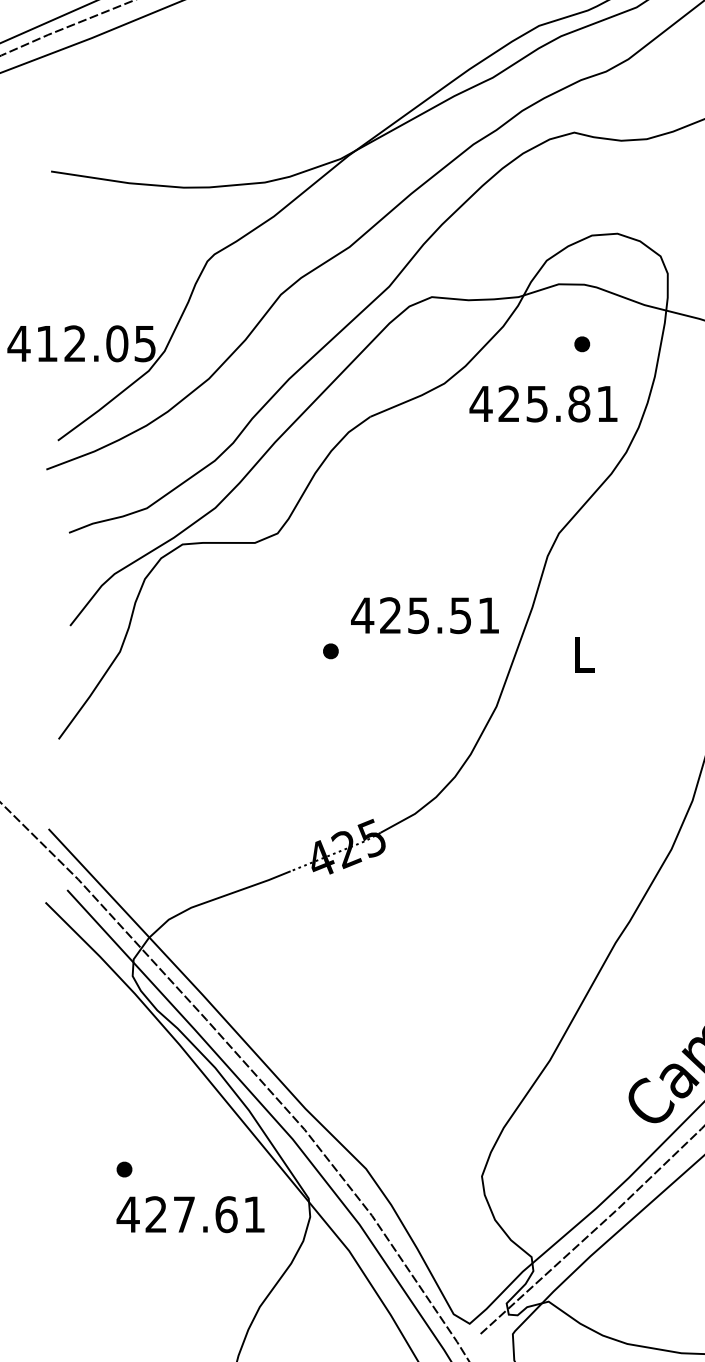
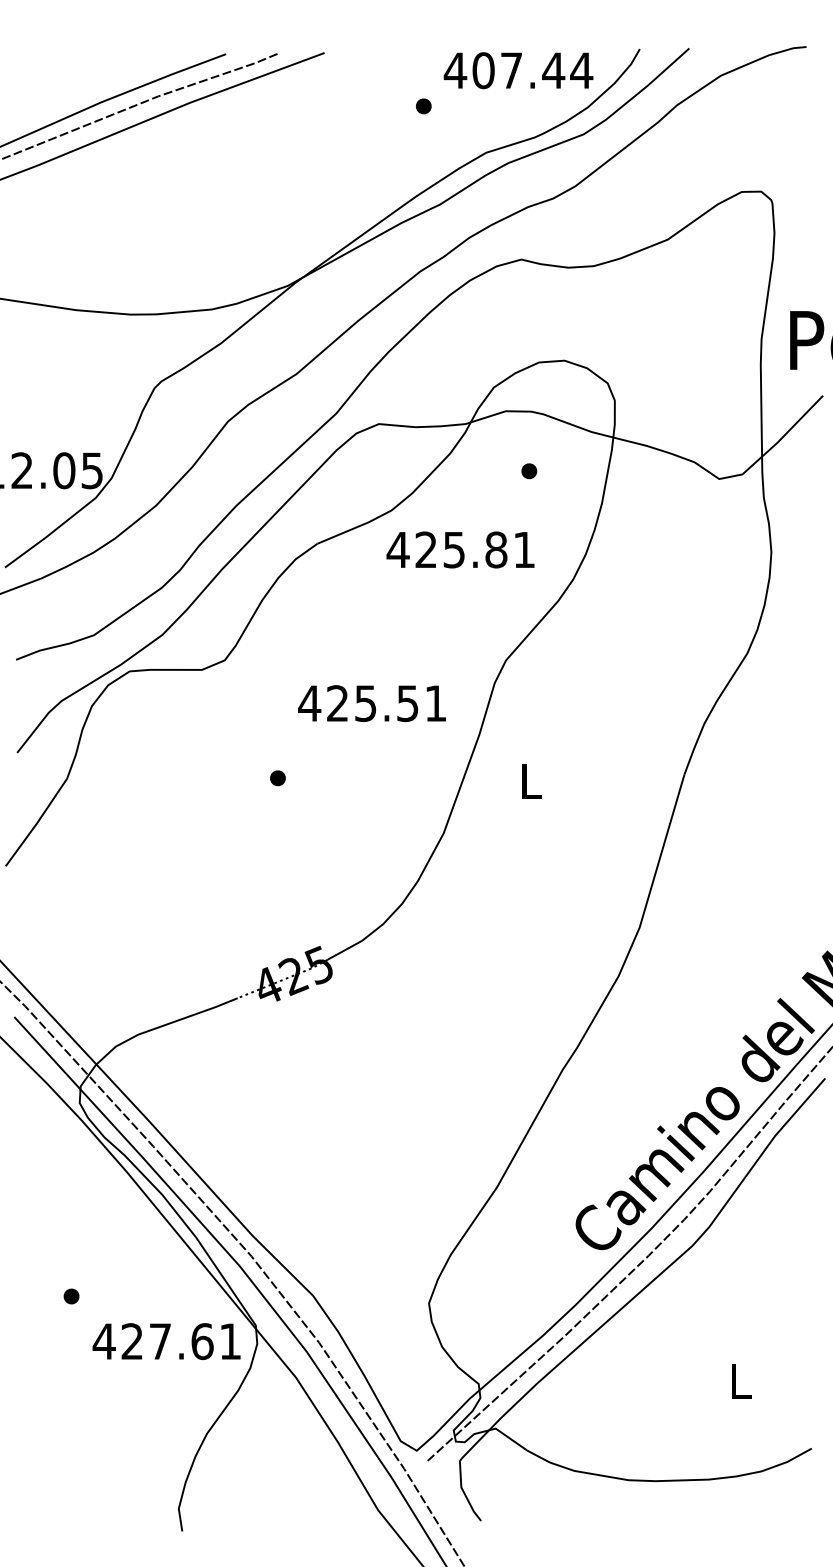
text: (543, 403) -> (460, 549), moved
text: (424, 615) -> (371, 703), moved
text: (190, 1214) -> (166, 1341), moved

